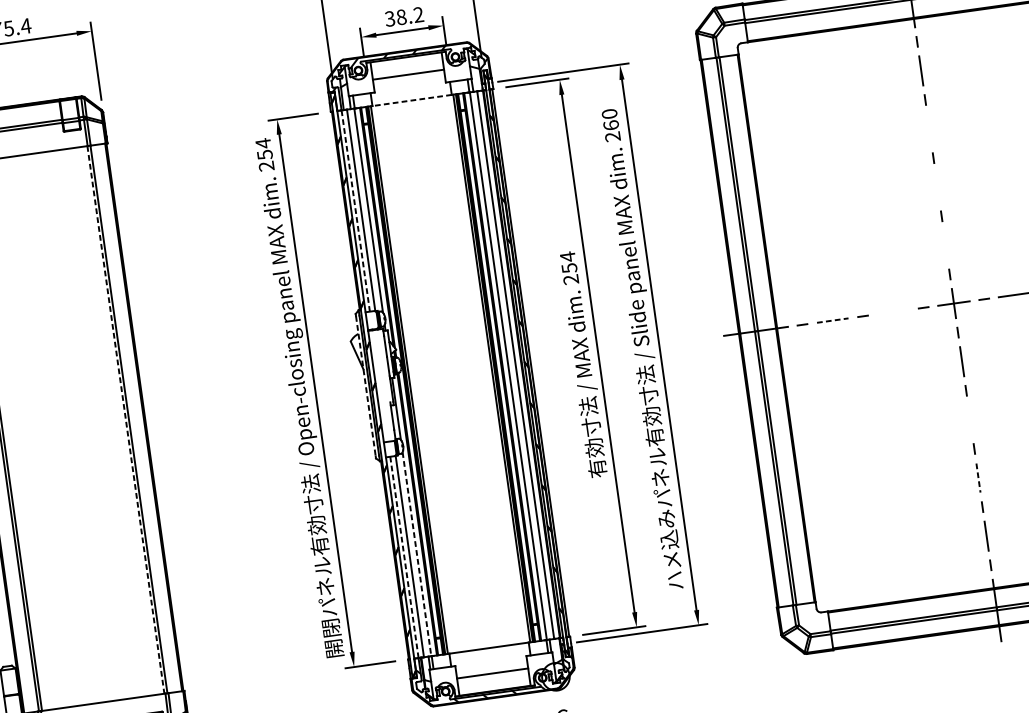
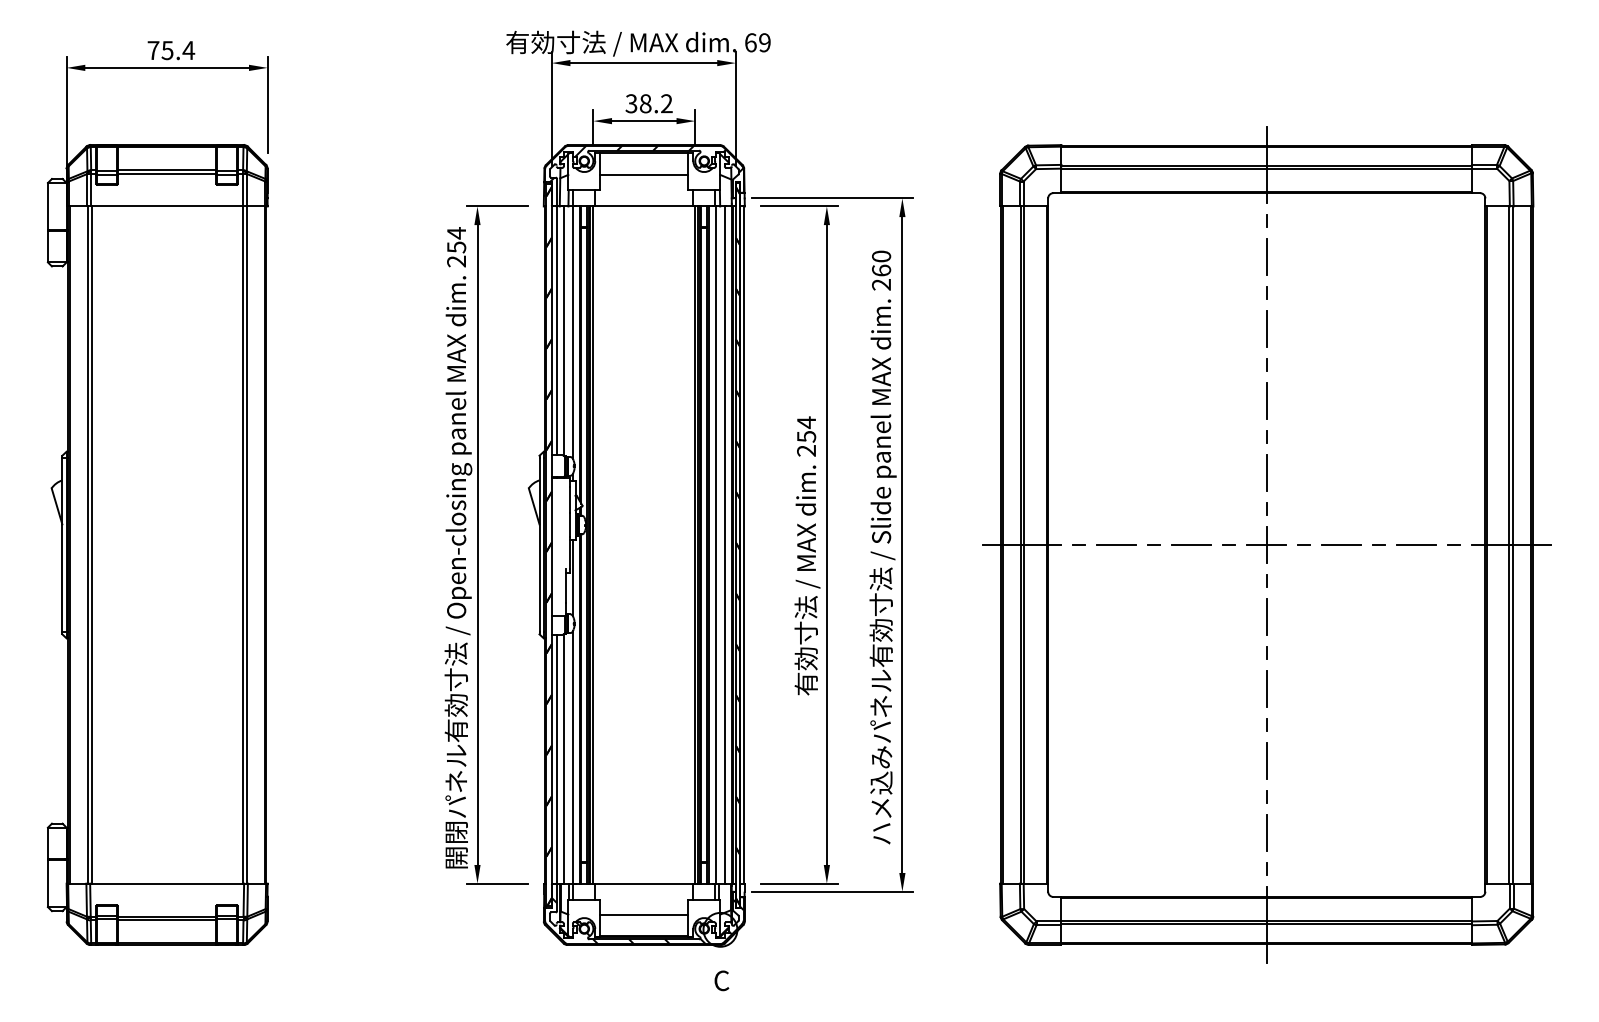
line: (411, 100) -> (643, 206), dashed -> solid
line: (929, 129) -> (1266, 329), added
line: (937, 186) -> (1266, 400), added
line: (356, 211) -> (557, 331), dashed -> solid
line: (945, 245) -> (1266, 473), added
line: (893, 312) -> (1191, 545), added
line: (833, 320) -> (1117, 545), dashed -> solid
line: (365, 386) -> (539, 545), dashed -> solid
line: (970, 419) -> (1266, 688), added
line: (125, 420) -> (242, 545), dashed -> solid
line: (978, 477) -> (1266, 760), dashed -> solid
line: (416, 555) -> (572, 758), dashed -> solid
line: (404, 557) -> (557, 759), dashed -> solid

